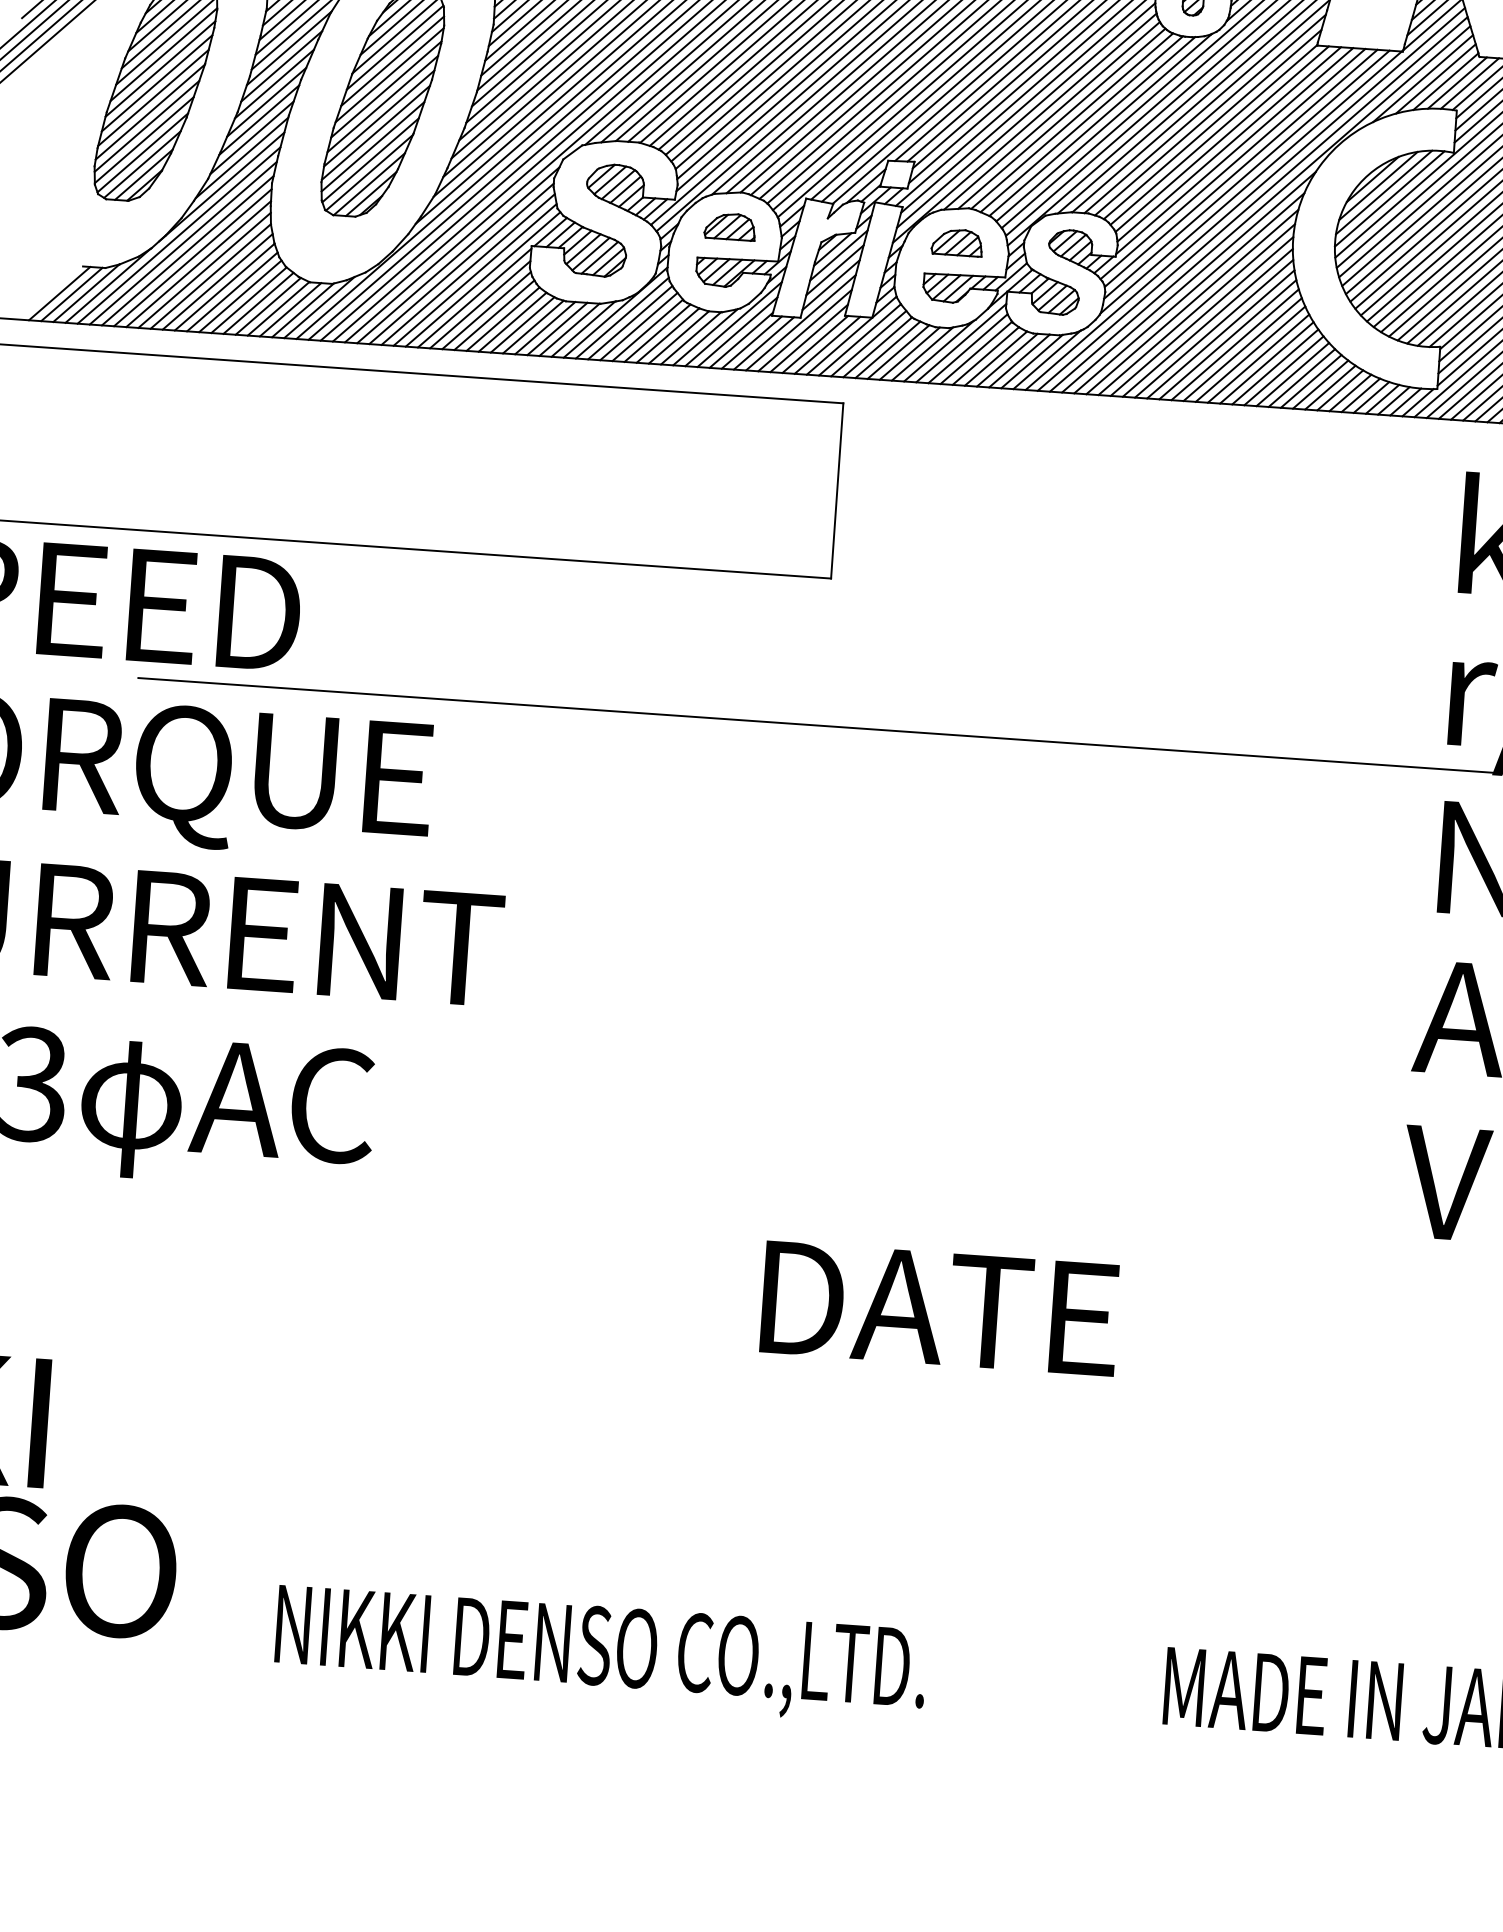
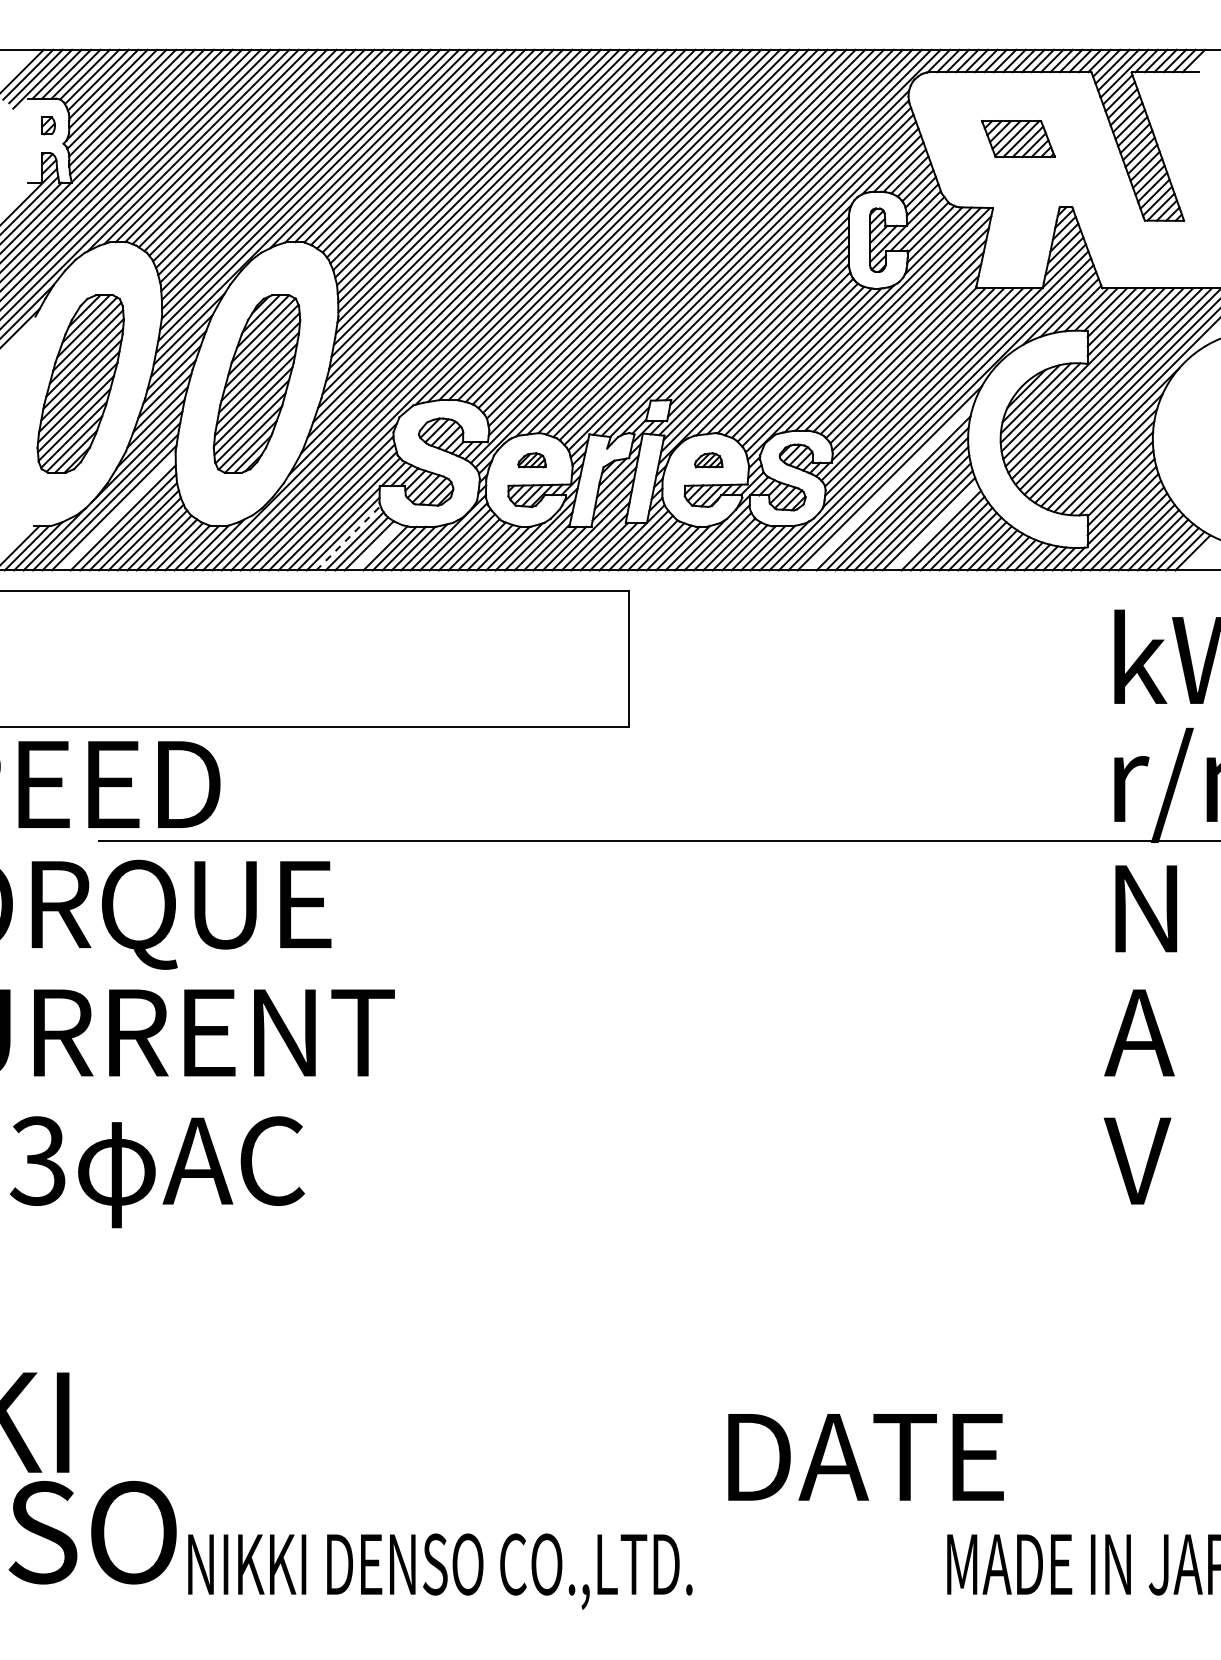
part: (729, 227) -> (531, 460), size x0.7
part: (957, 242) -> (708, 460), size x0.7
line: (192, 258) -> (118, 513), removed
line: (1189, 292) -> (890, 486), removed
line: (486, 310) -> (348, 538), solid -> dashed
line: (521, 325) -> (376, 547), removed
line: (1242, 349) -> (934, 527), removed
text: (939, 1308) -> (865, 1457), moved
text: (600, 1655) -> (440, 1571), moved

